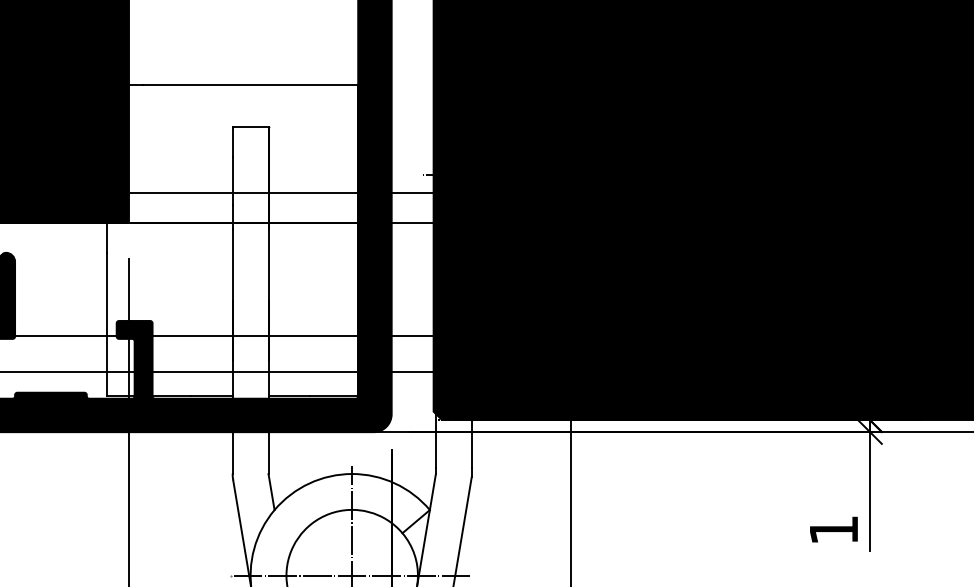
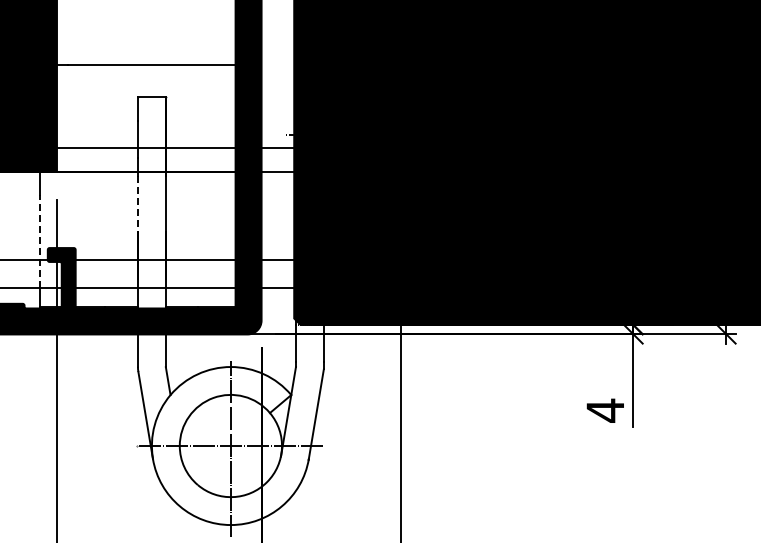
line: (232, 264) -> (137, 204), solid -> dashed
line: (107, 312) -> (40, 241), solid -> dashed
text: (832, 529) -> (604, 410), 1 -> 4

